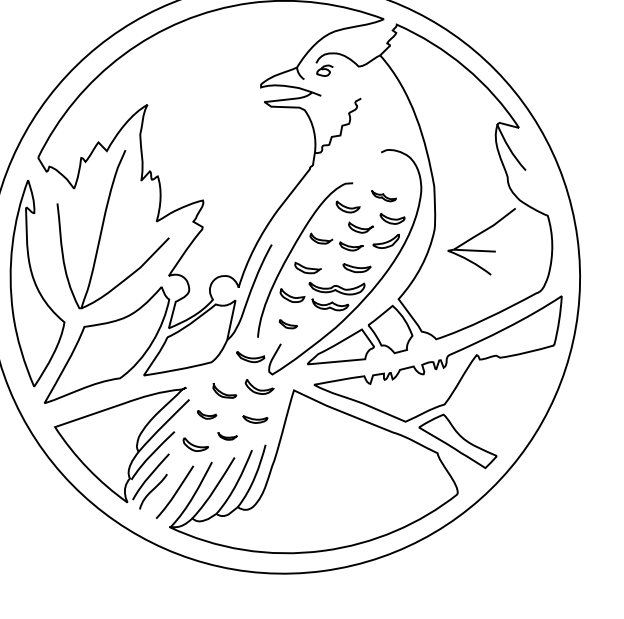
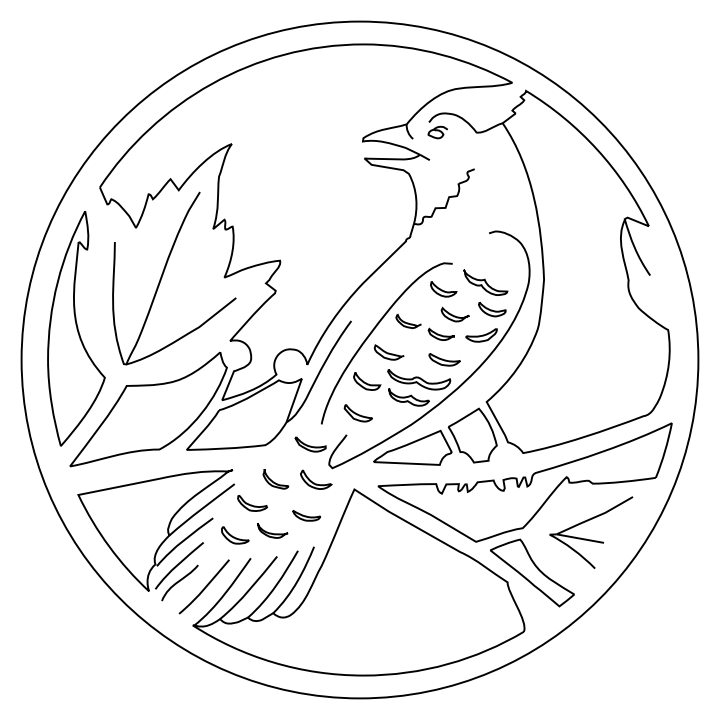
part: (383, 195) -> (485, 282), size x1.67
part: (484, 250) -> (591, 539), moved
part: (287, 324) -> (357, 413), size x1.43
part: (207, 414) -> (252, 503), size x1.43
part: (227, 435) -> (272, 530), size x1.43

